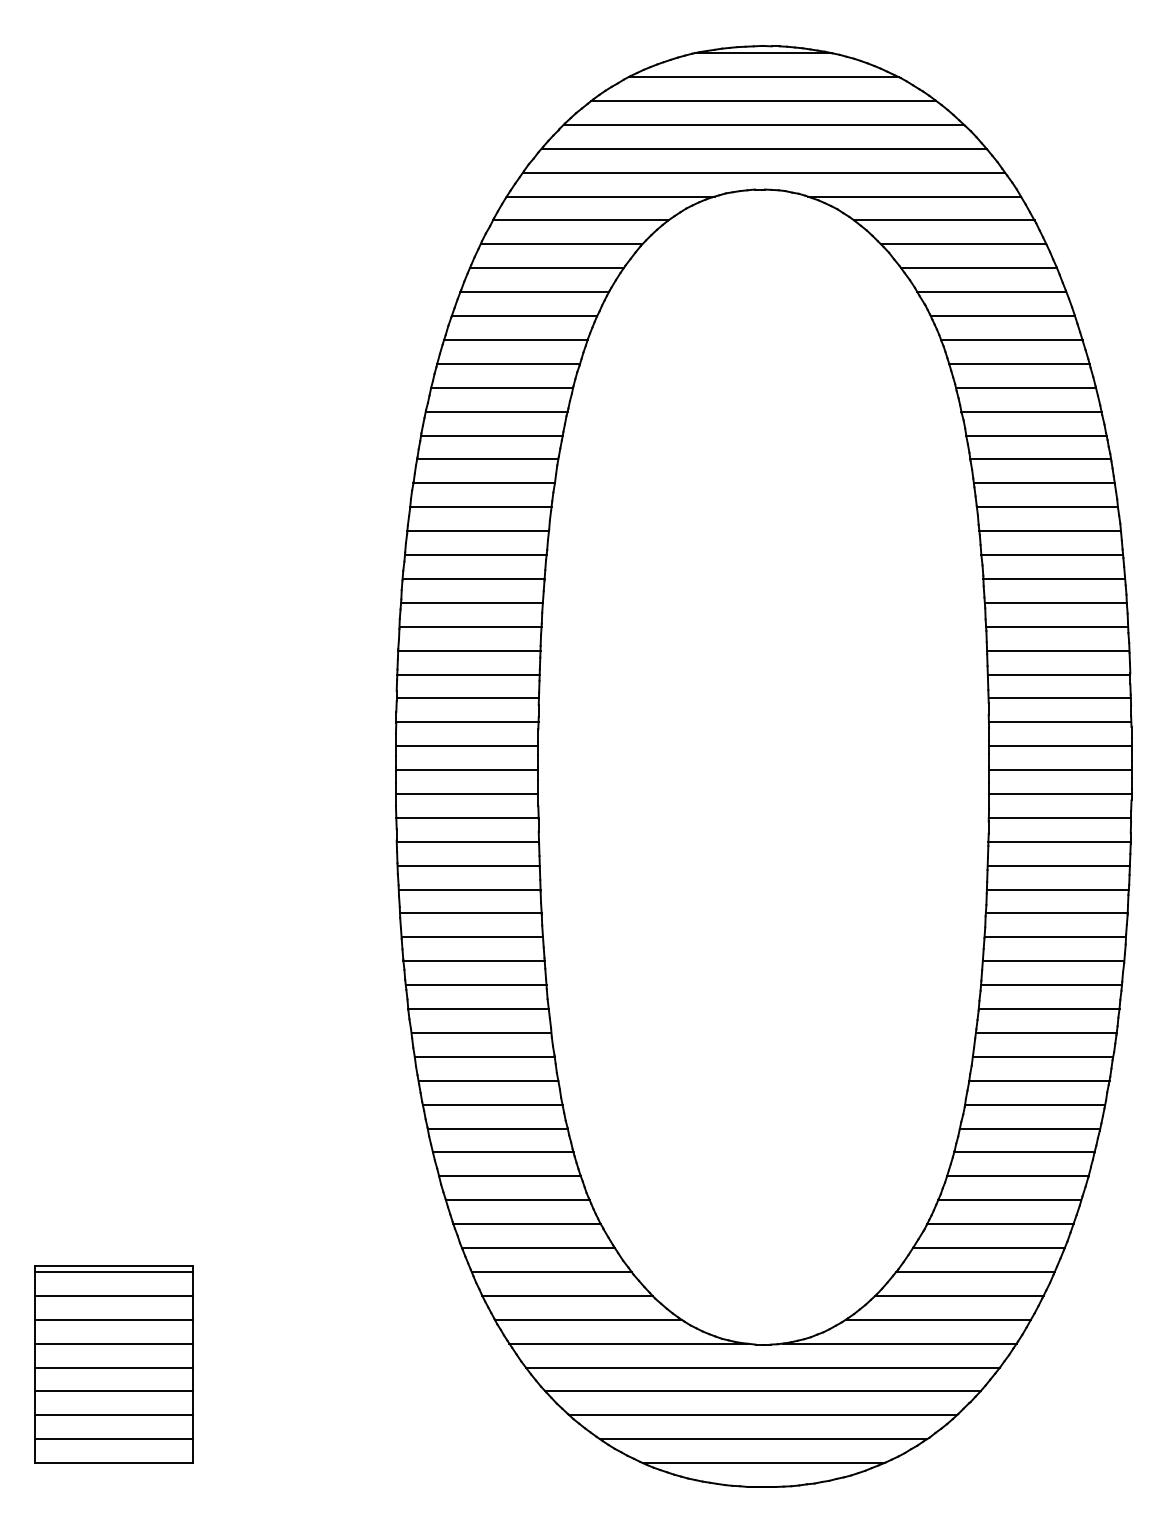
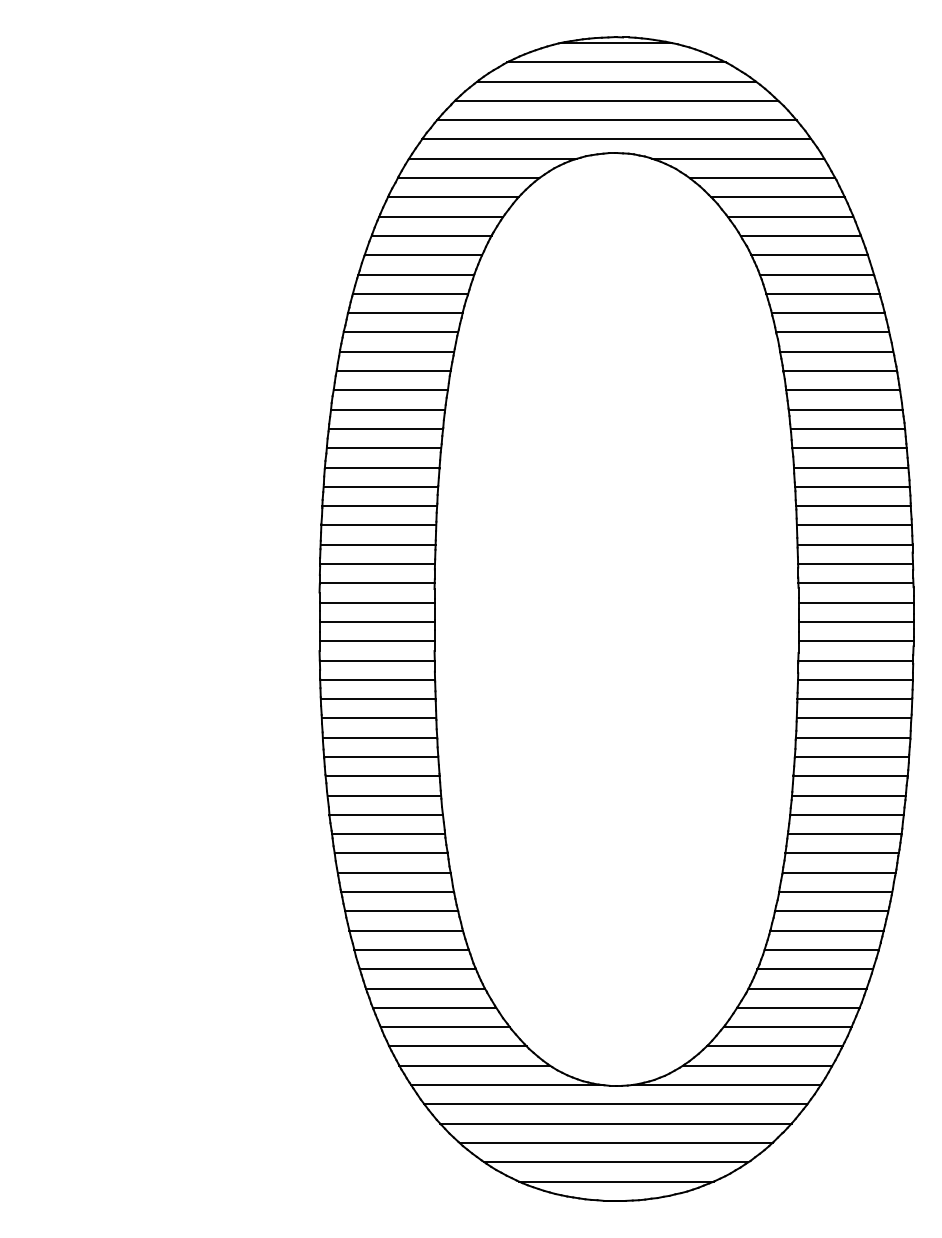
part: (113, 1363) -> (91, 1101), removed

